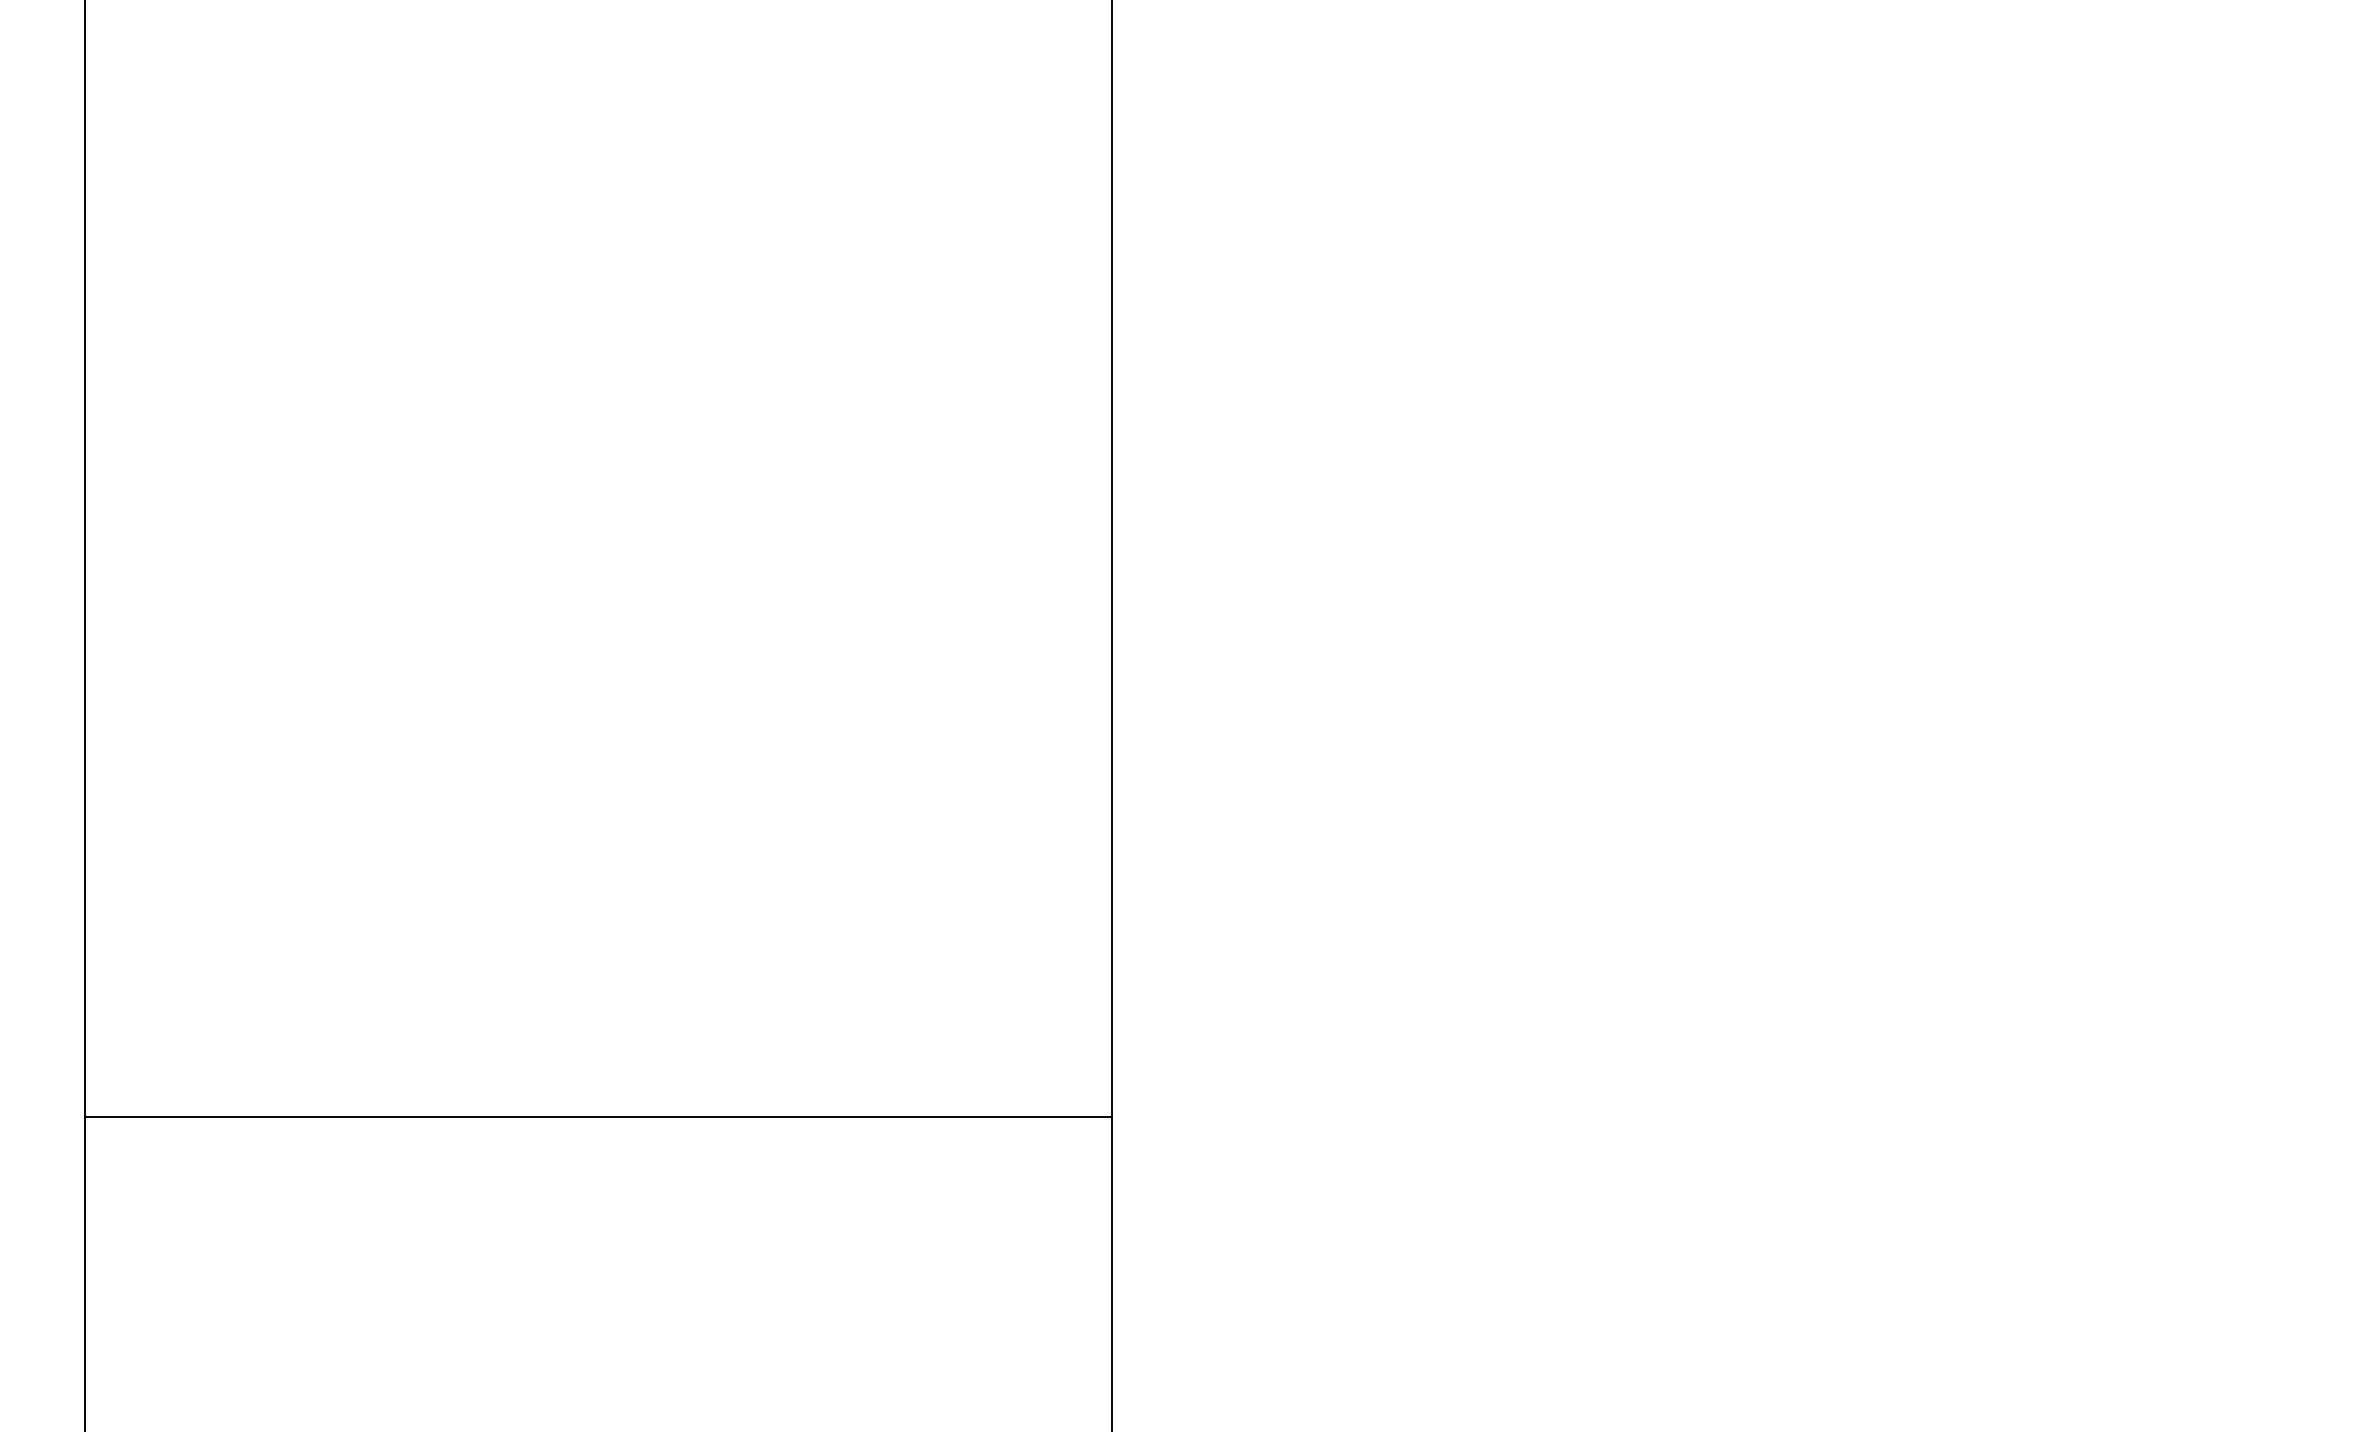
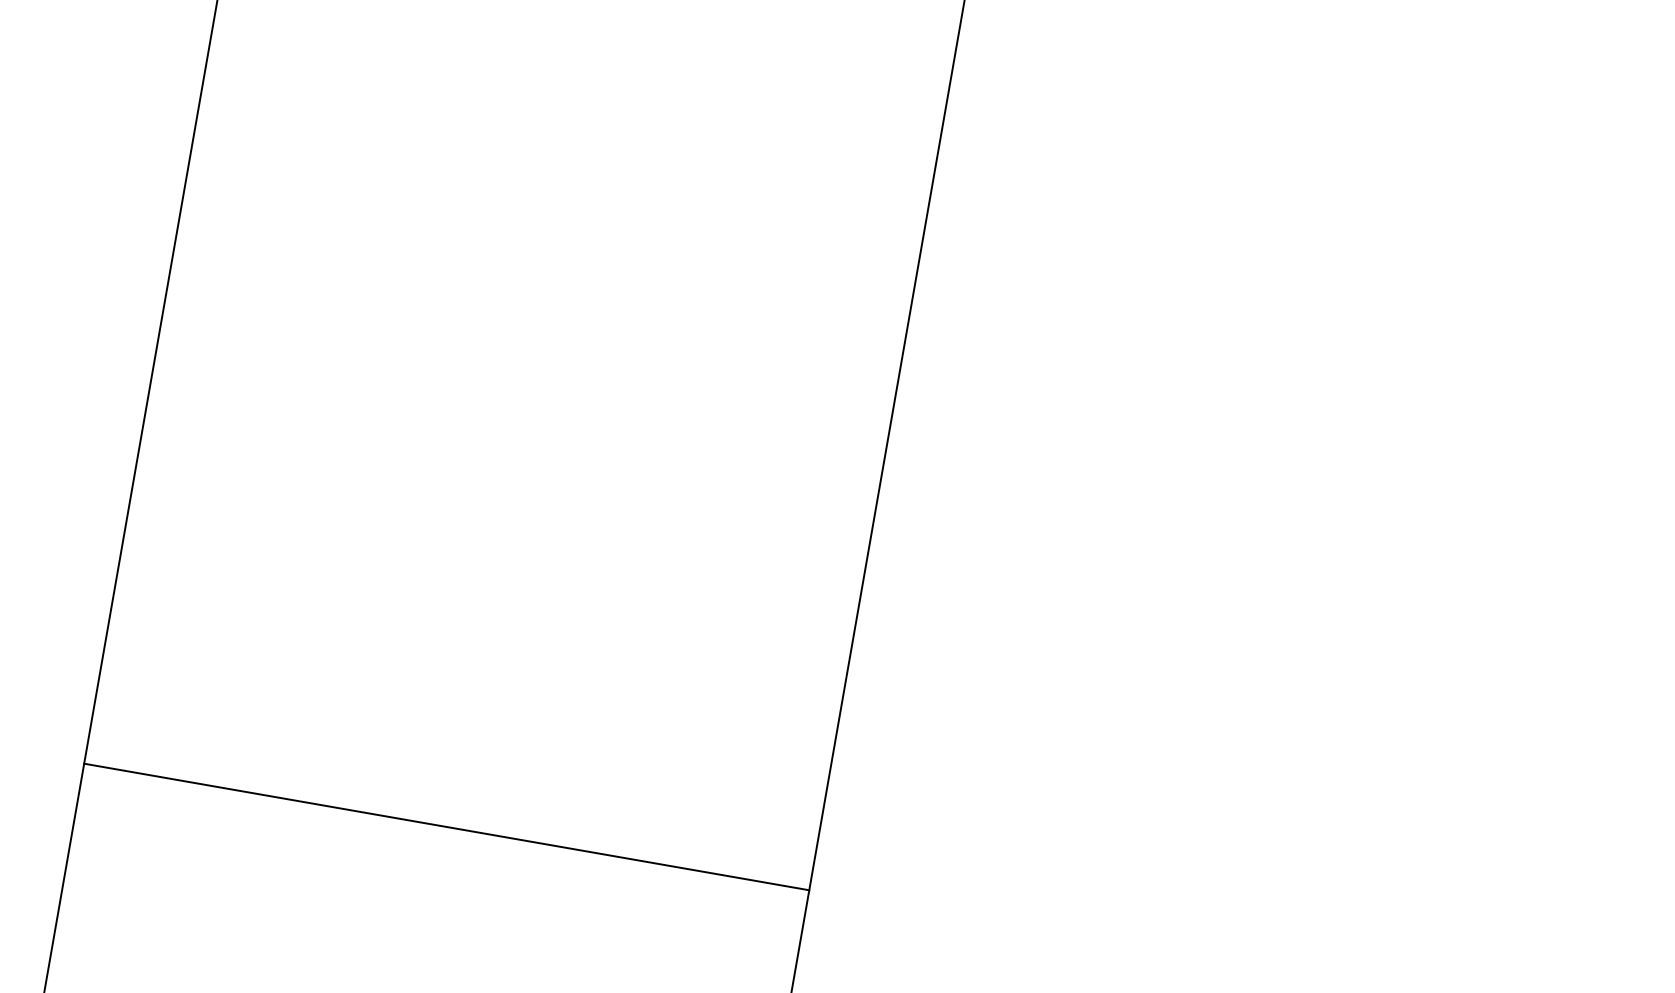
line: (598, 1117) -> (446, 827), moved

